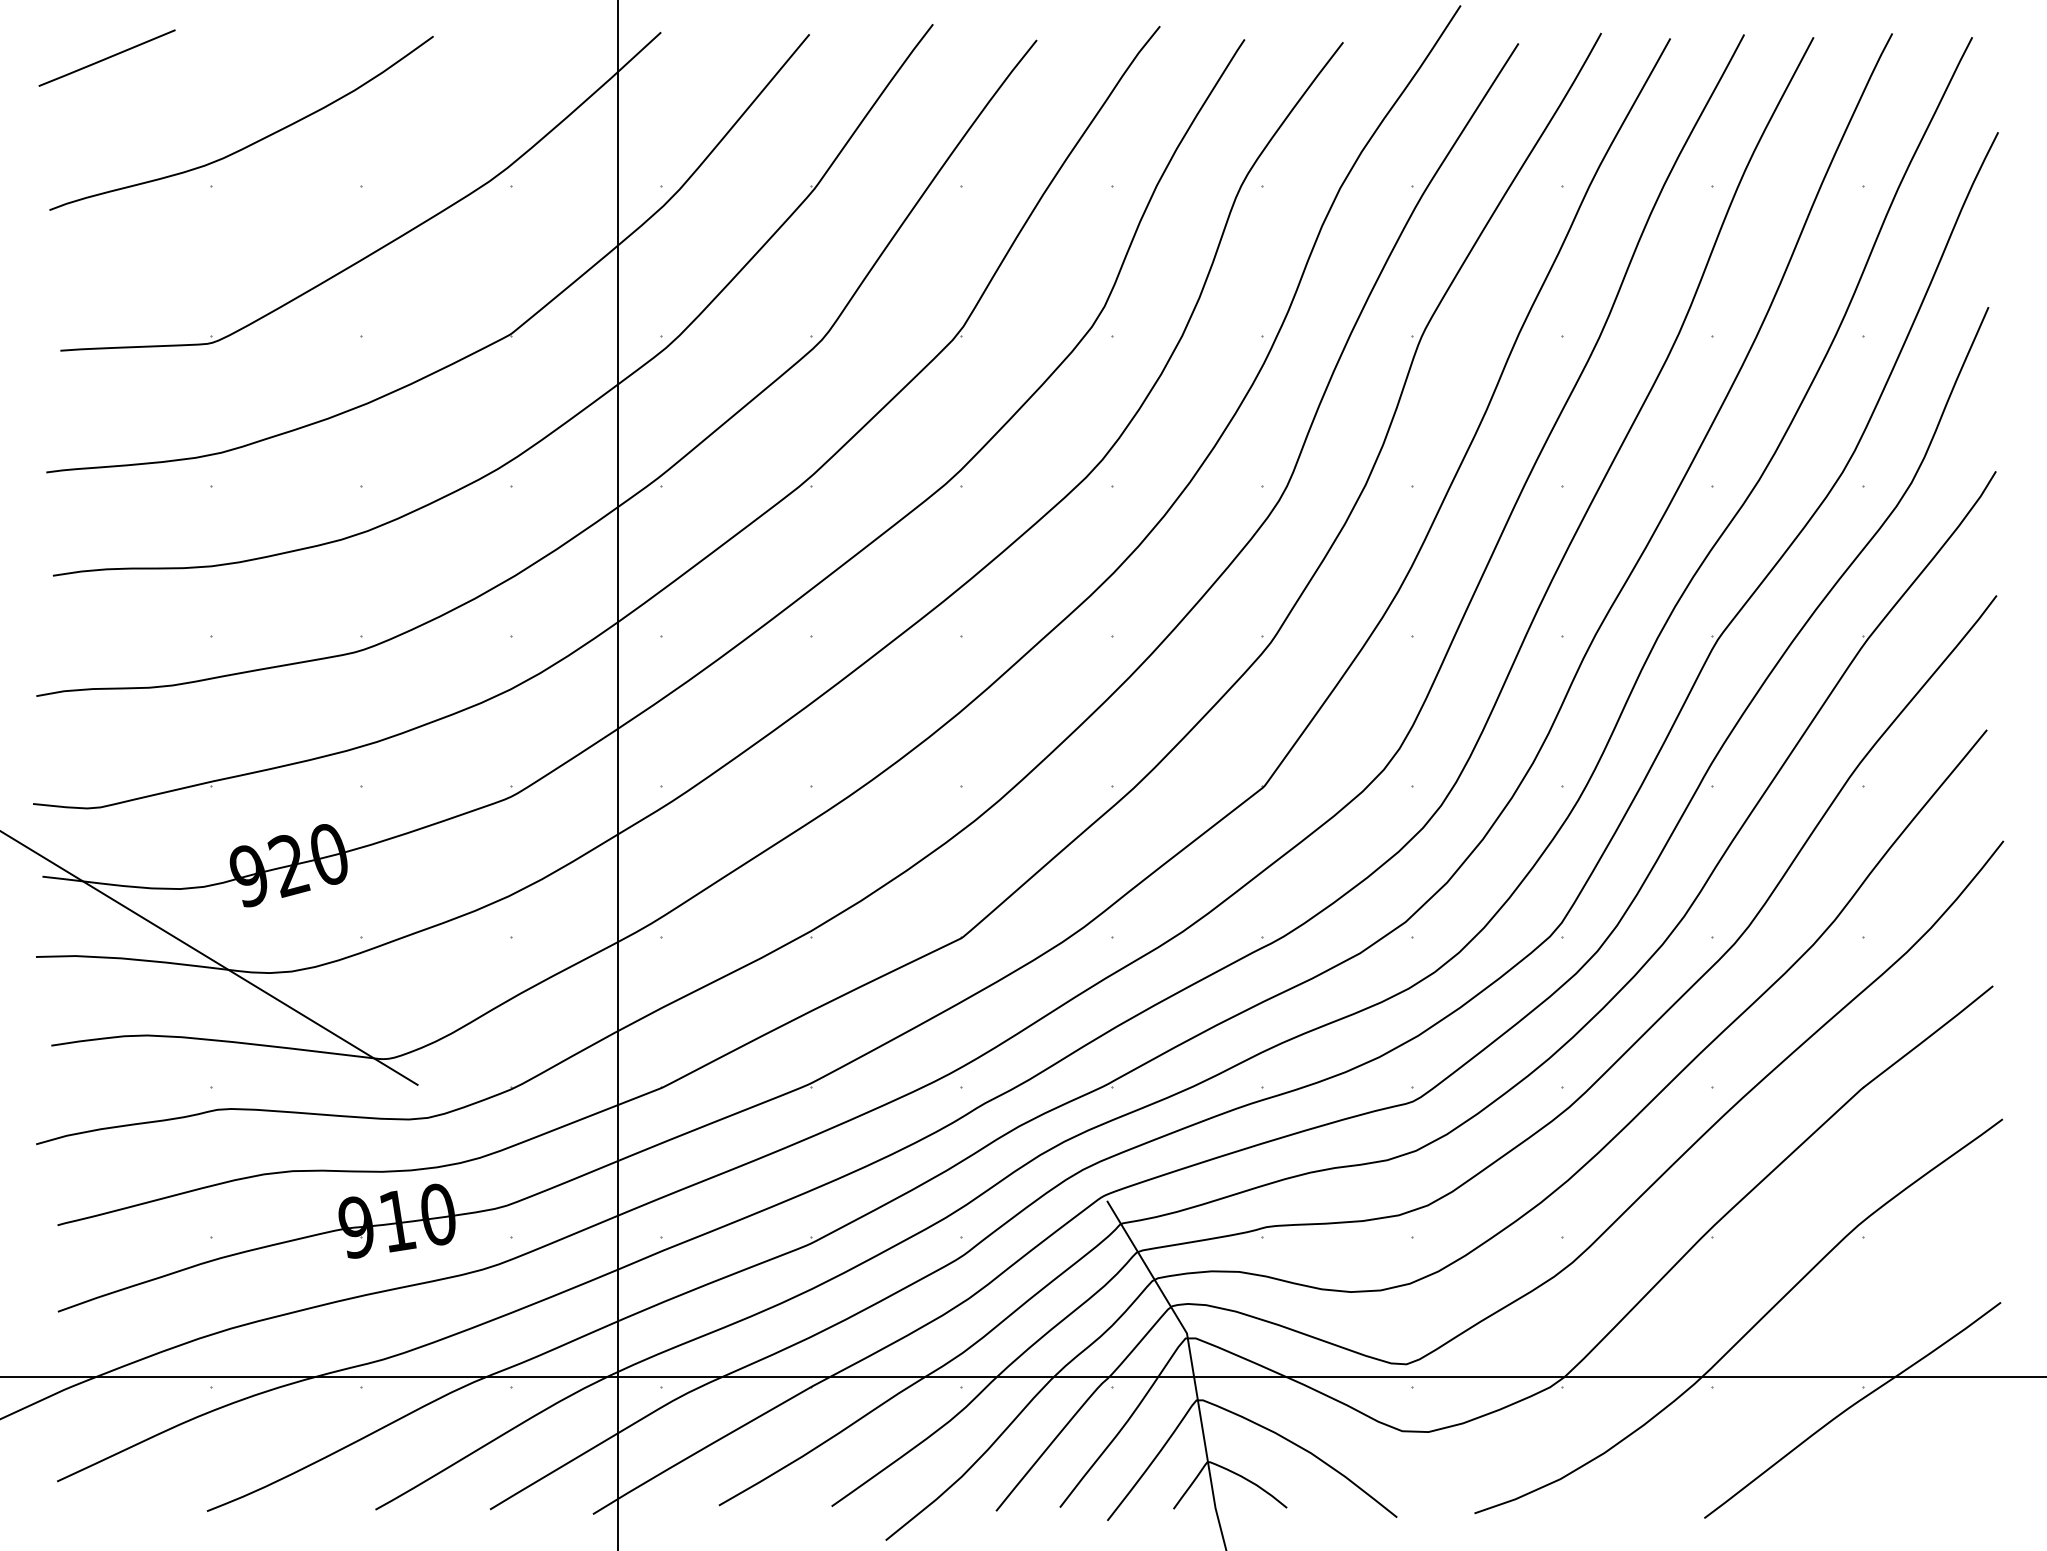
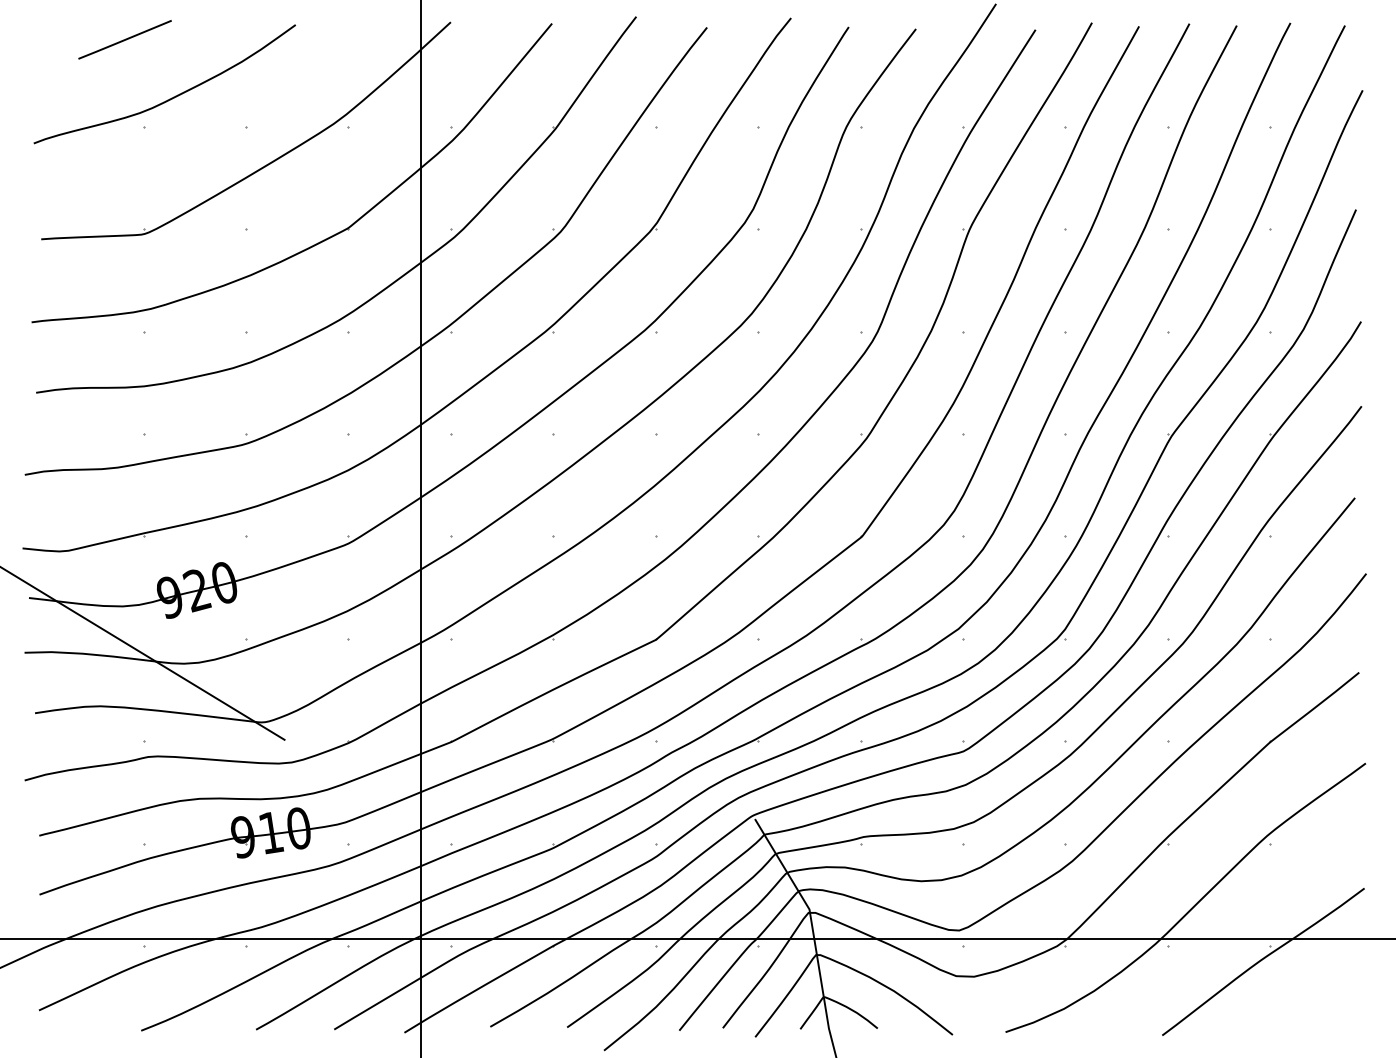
line: (106, 57) -> (124, 39), moved

